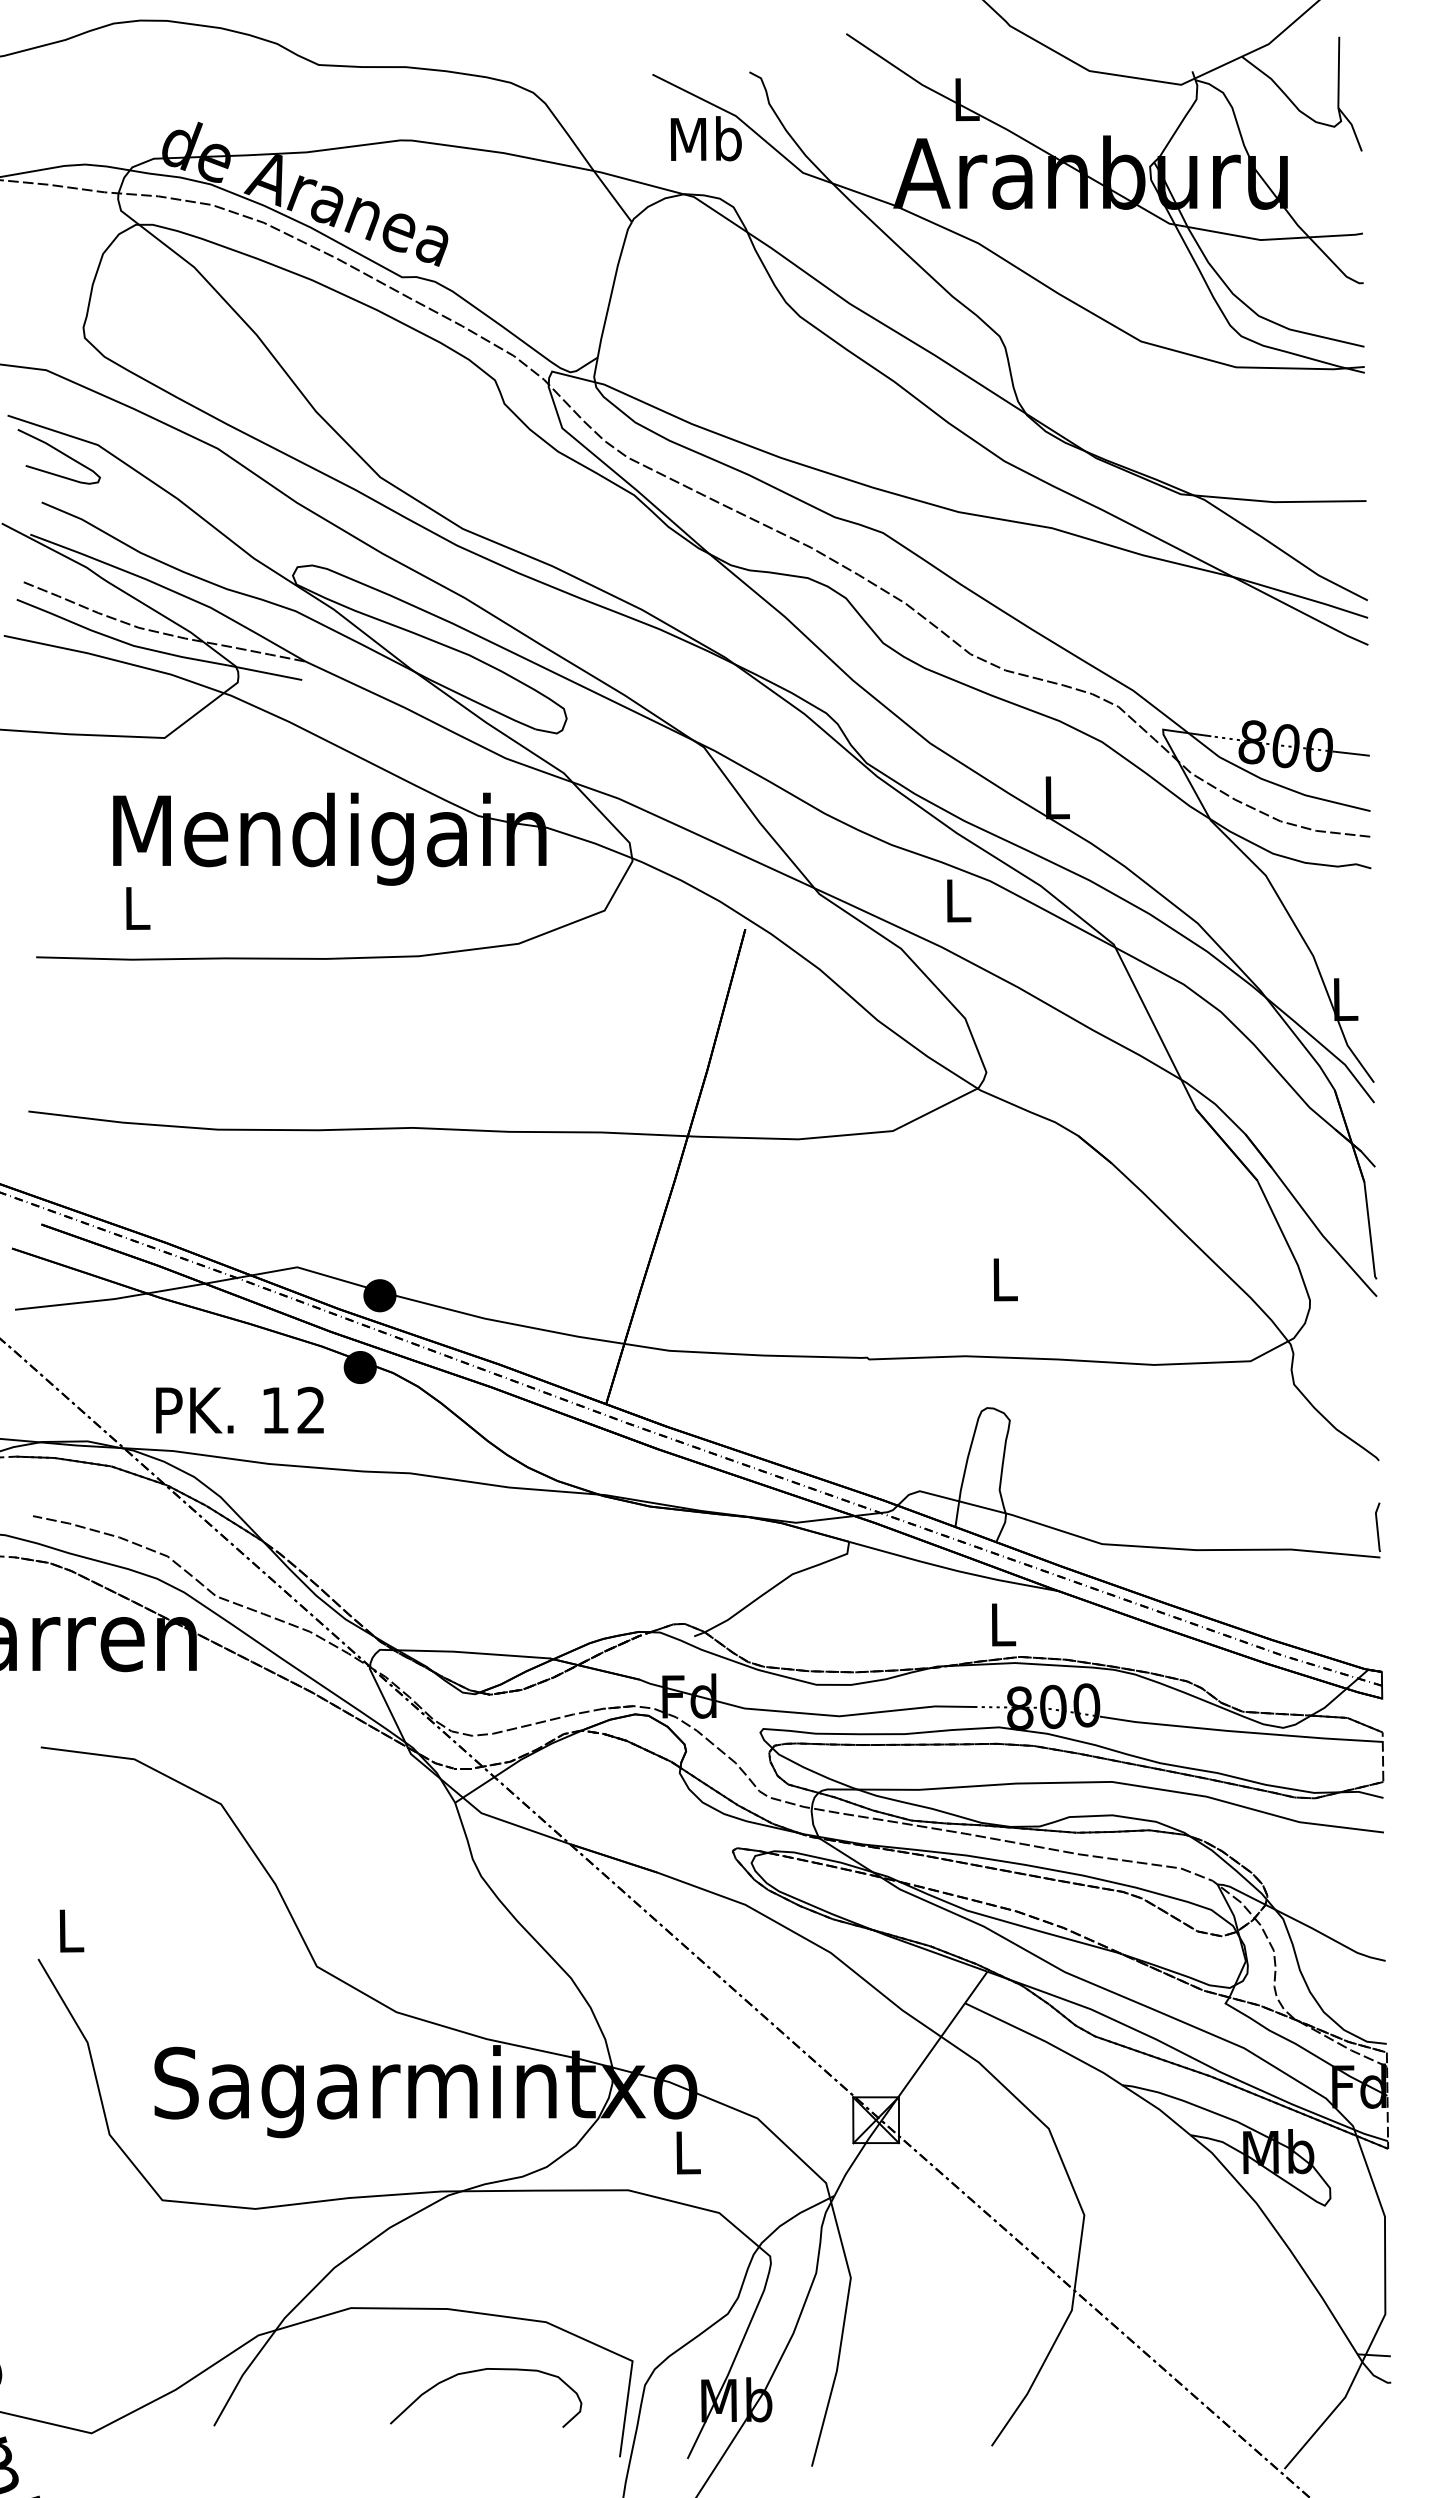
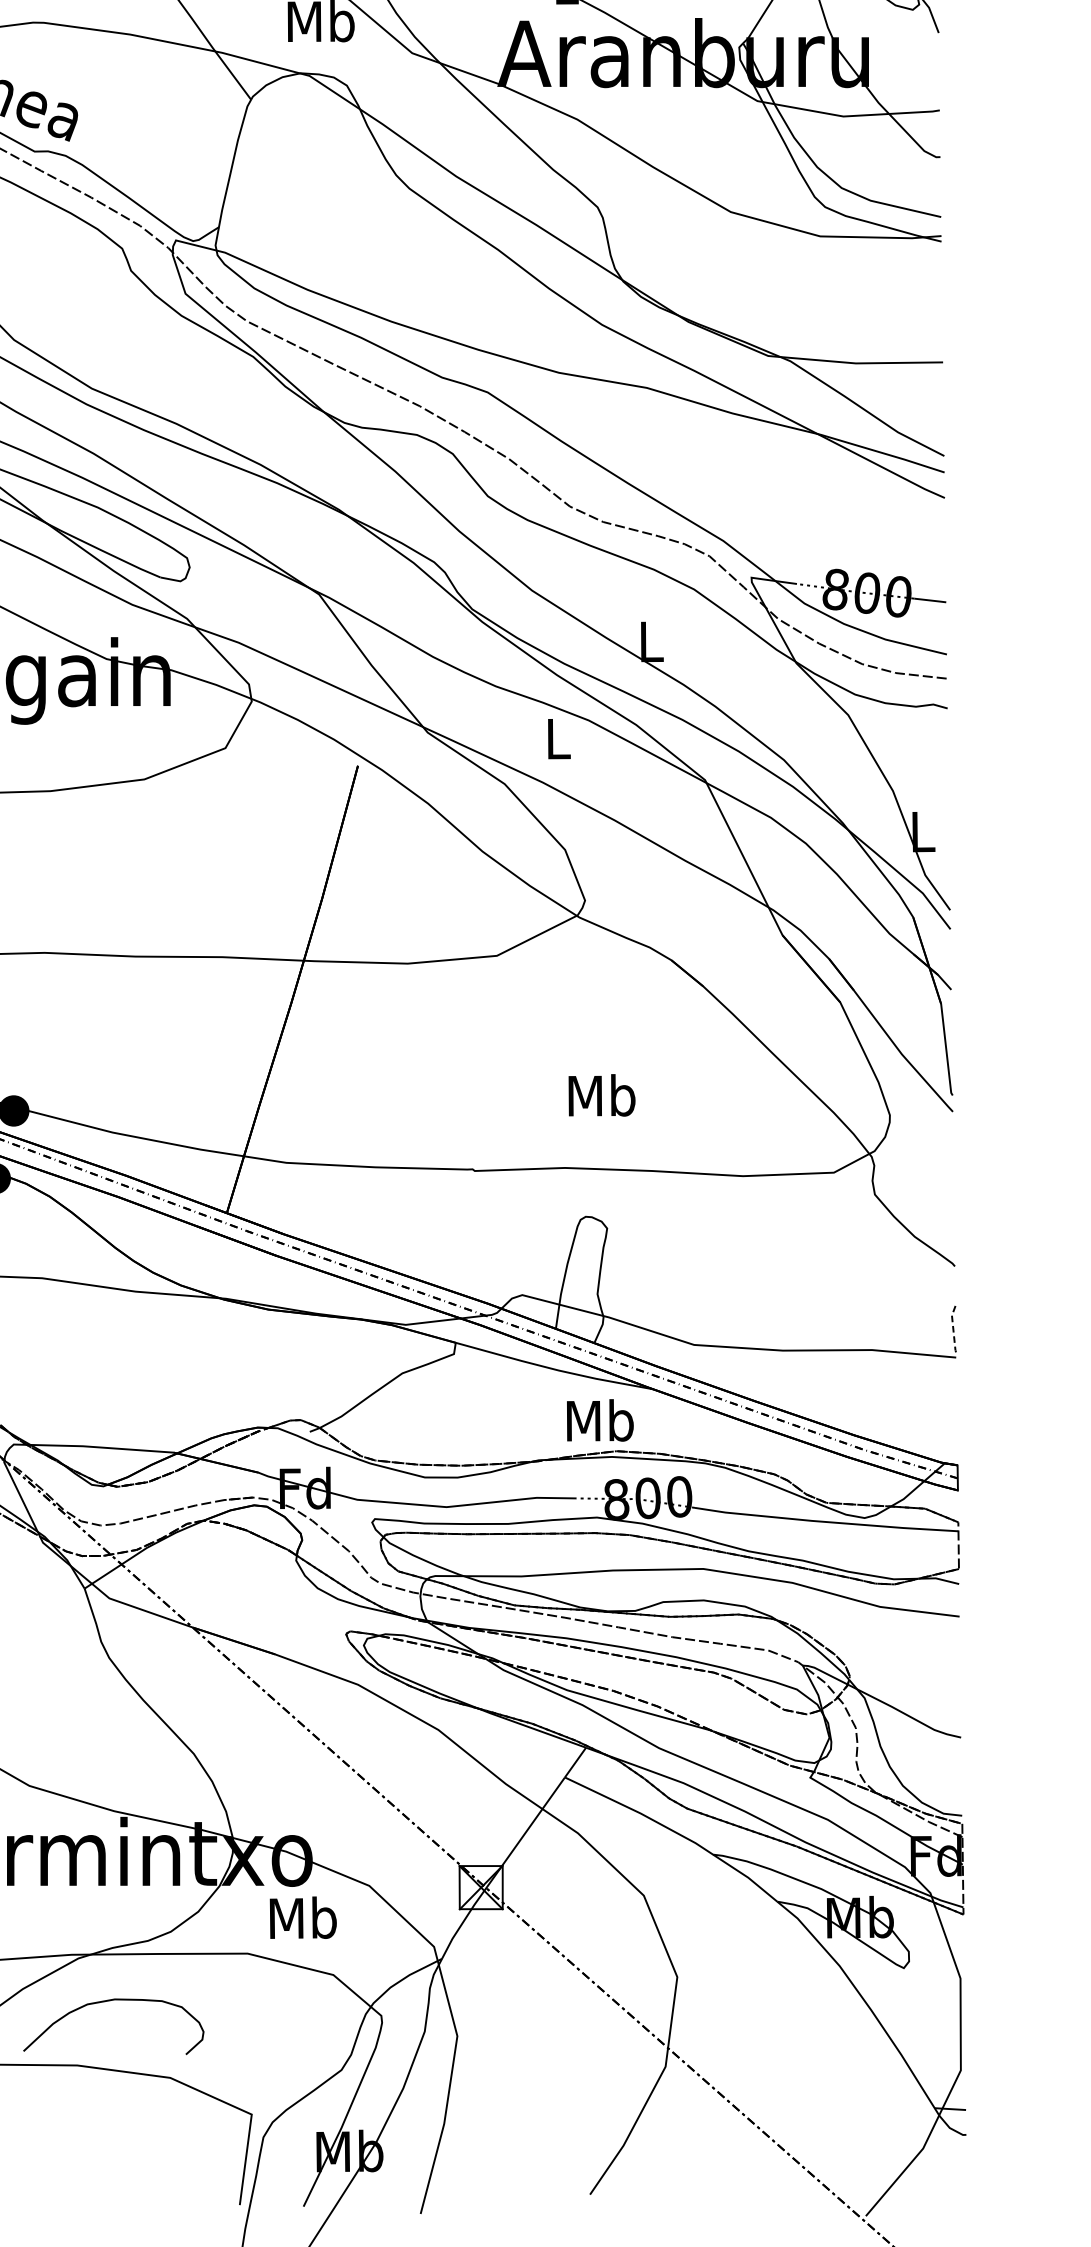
text: (1004, 1278) -> (602, 1094), L -> Mb
line: (1377, 1527) -> (953, 1329), solid -> dashed
text: (1002, 1623) -> (600, 1419), L -> Mb
text: (686, 2151) -> (302, 1917), L -> Mb
curve: (479, 2371) -> (107, 2001), moved

